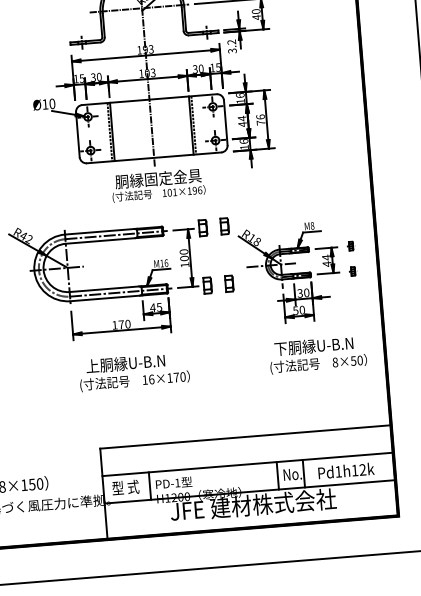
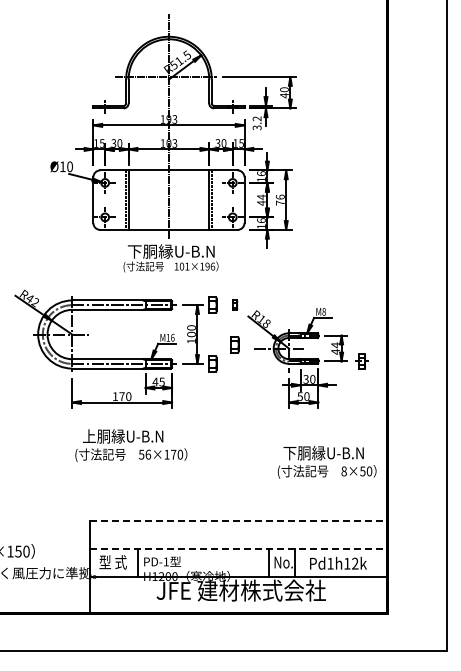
text: (158, 178) -> (171, 251), 胴縁固定金具 -> 下胴縁U-B.N
part: (224, 225) -> (234, 304), size x0.6
part: (349, 246) -> (360, 335), removed
part: (352, 271) -> (360, 361), size x1.6
part: (228, 283) -> (234, 344), moved
text: (317, 355) -> (326, 462), moved
text: (144, 379) -> (141, 454), 16×170 -> 56×170
line: (246, 436) -> (239, 520), solid -> dashed
line: (248, 464) -> (239, 548), solid -> dashed

